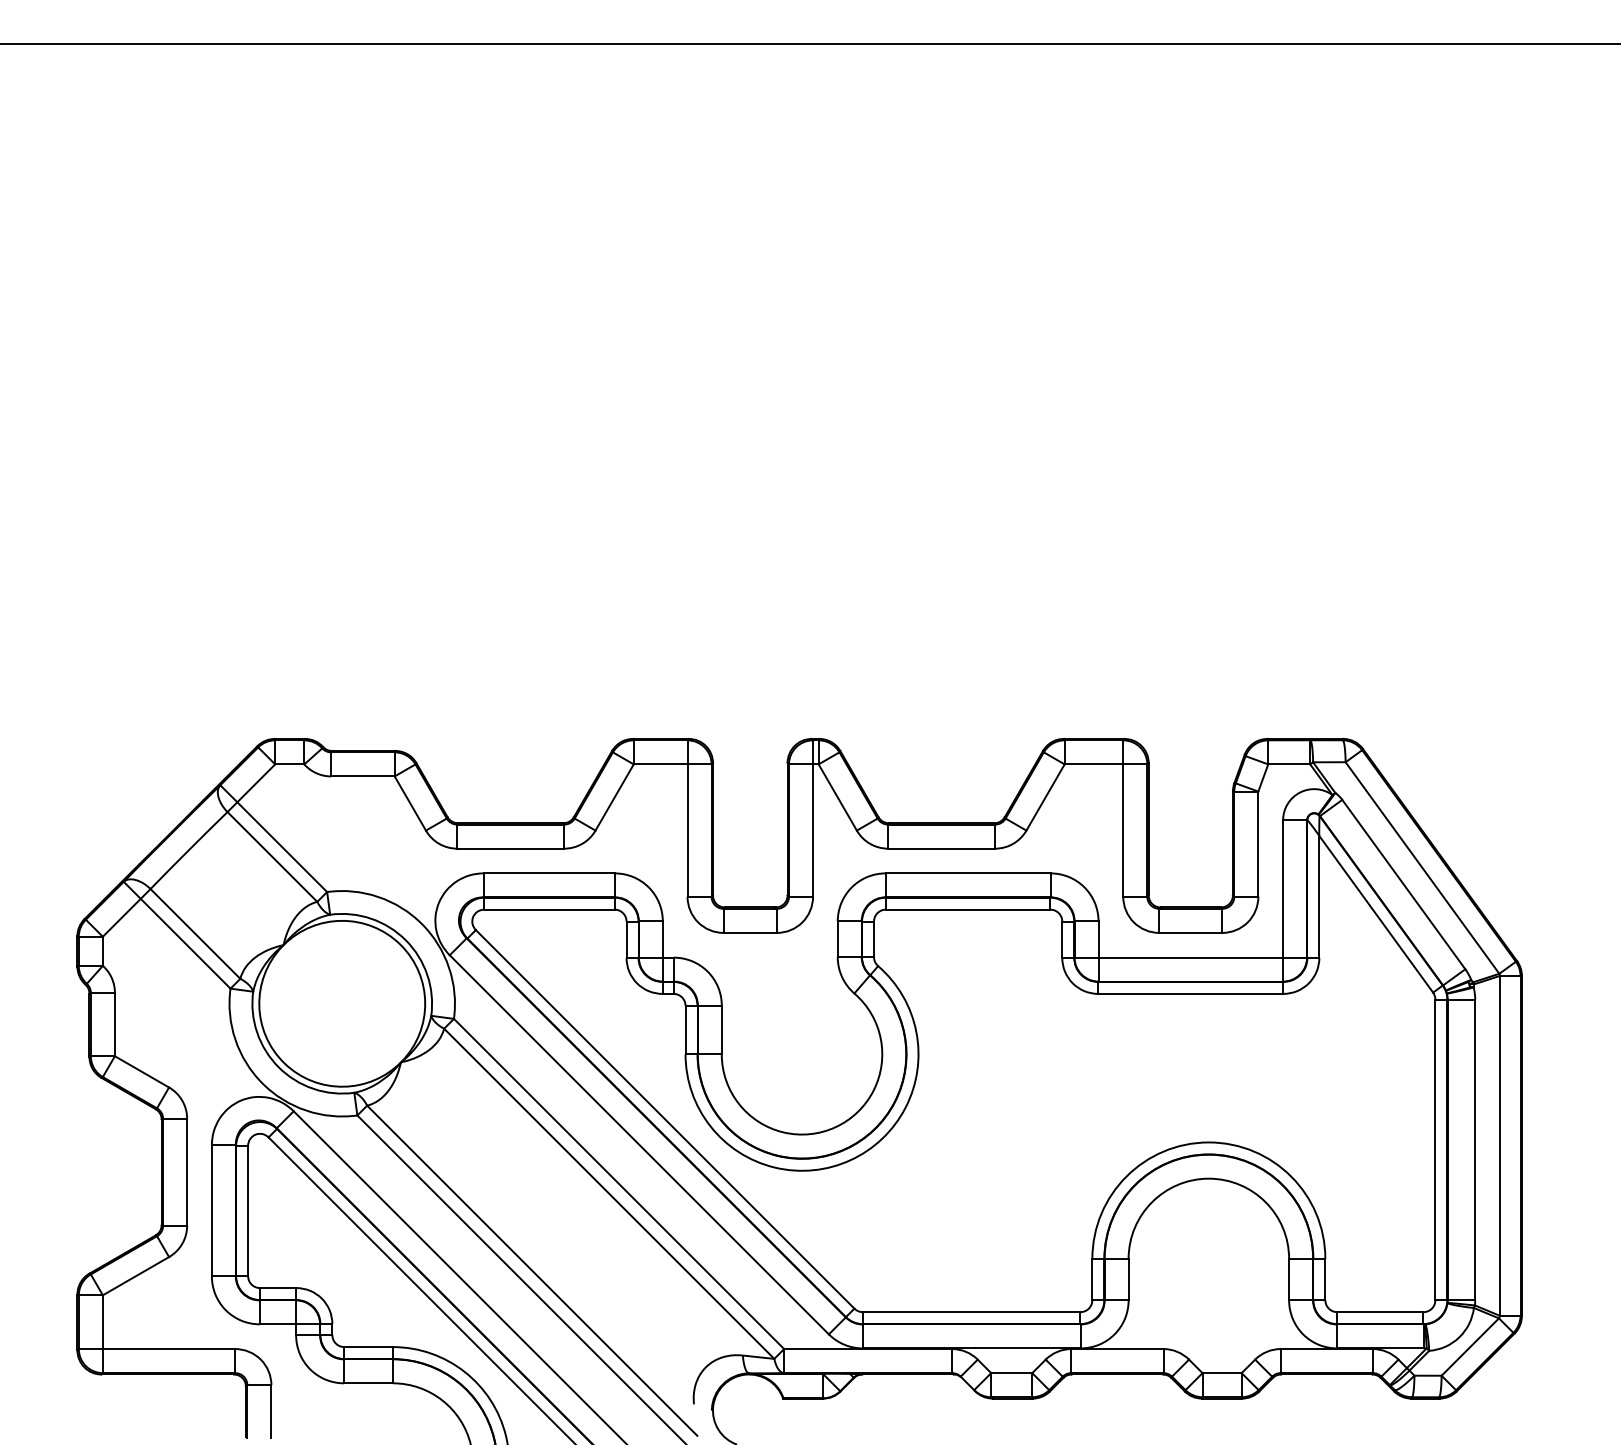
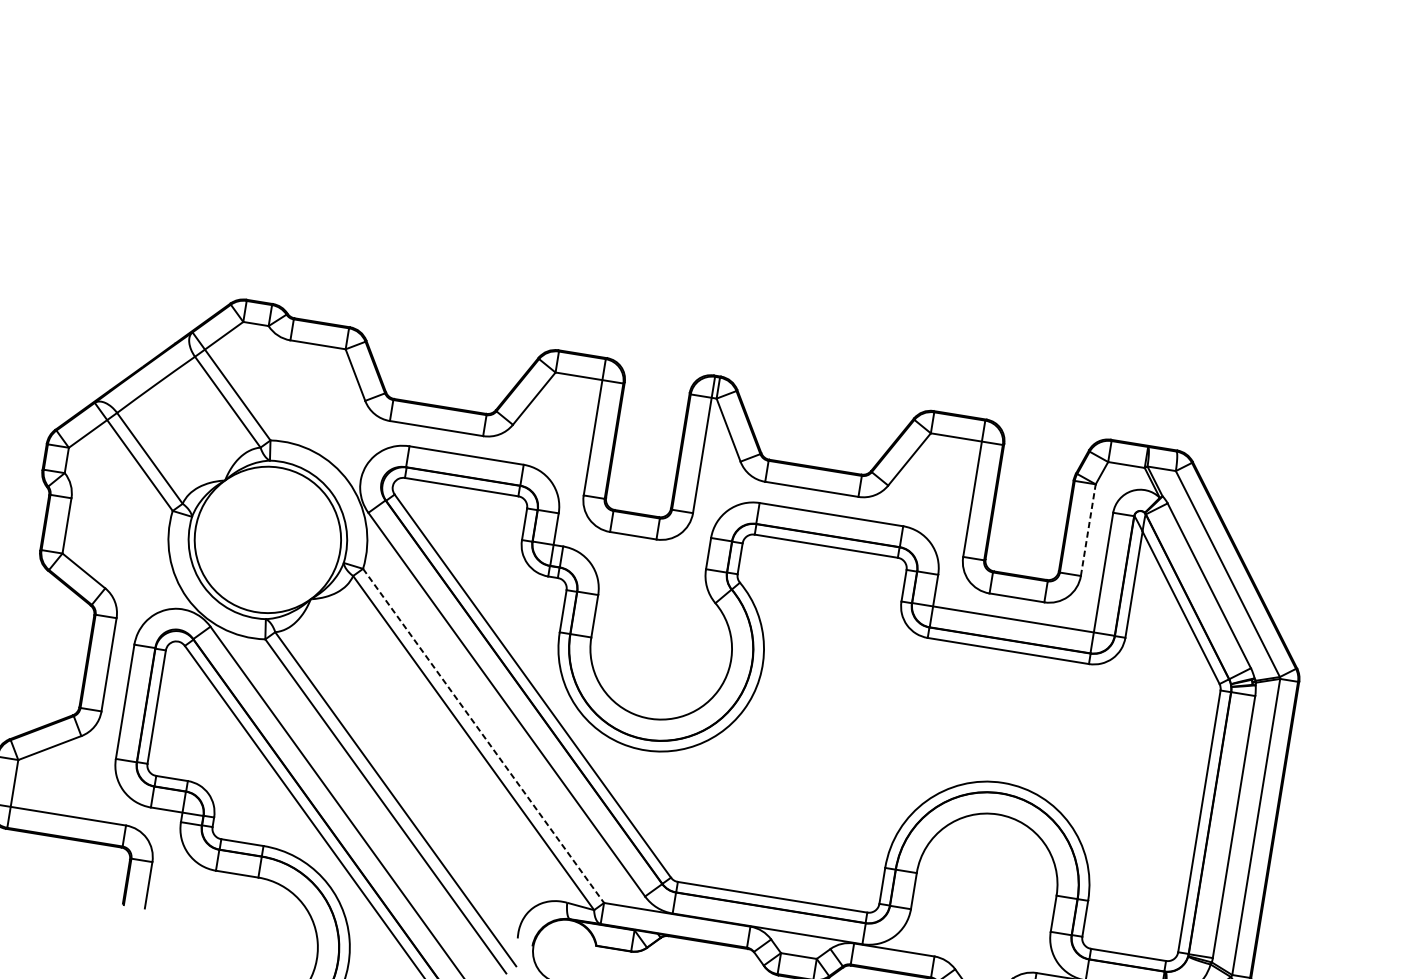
line: (1258, 844) -> (1088, 530), solid -> dashed
line: (619, 1184) -> (483, 736), solid -> dashed

